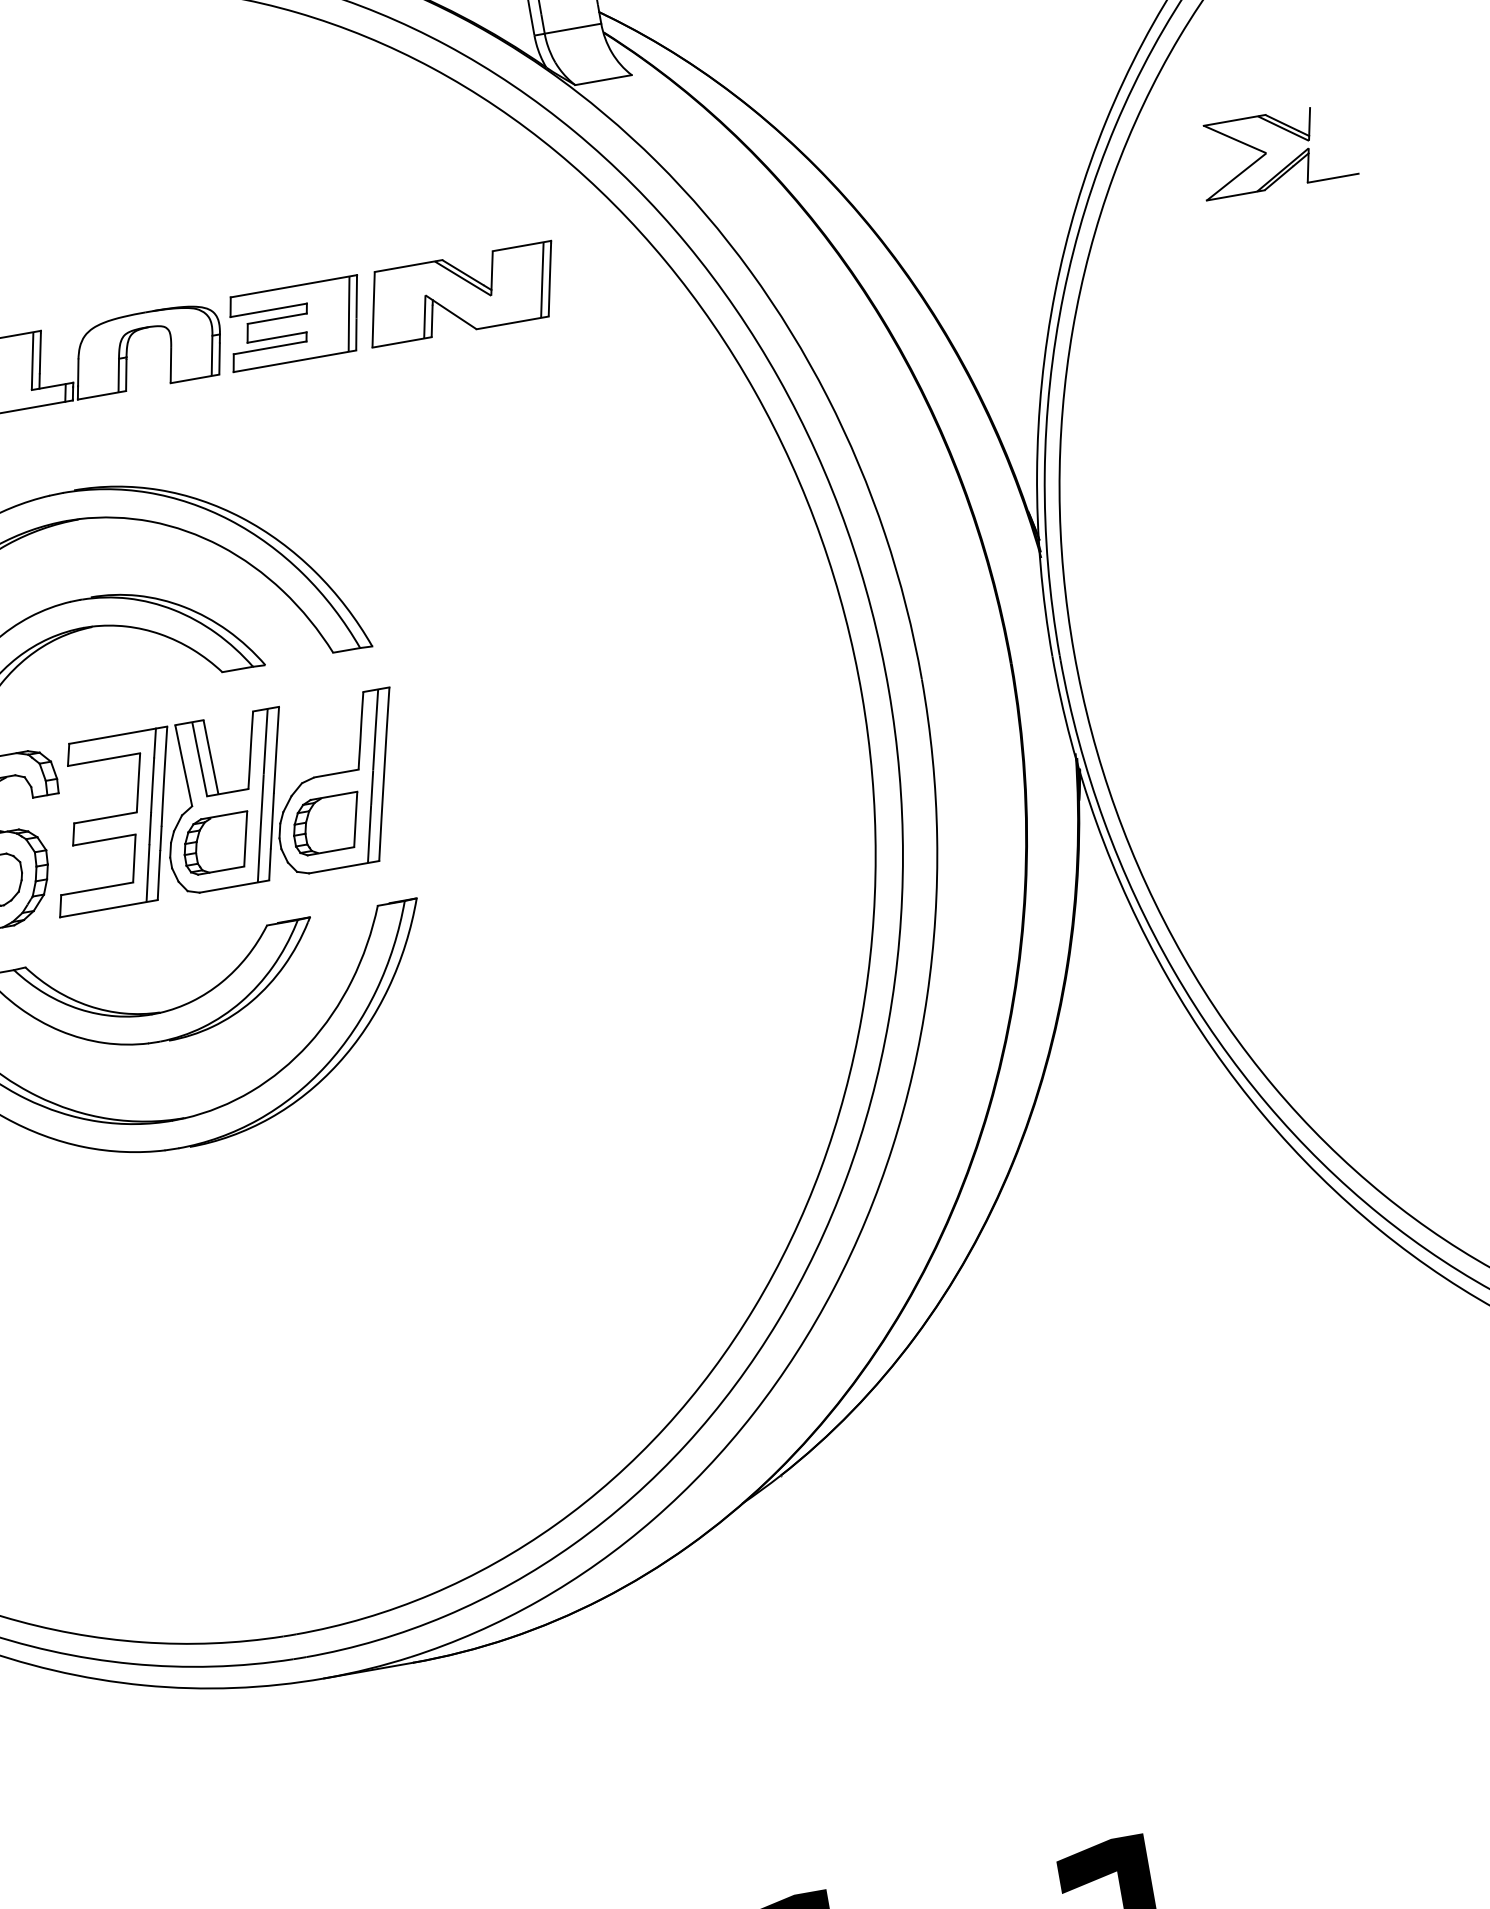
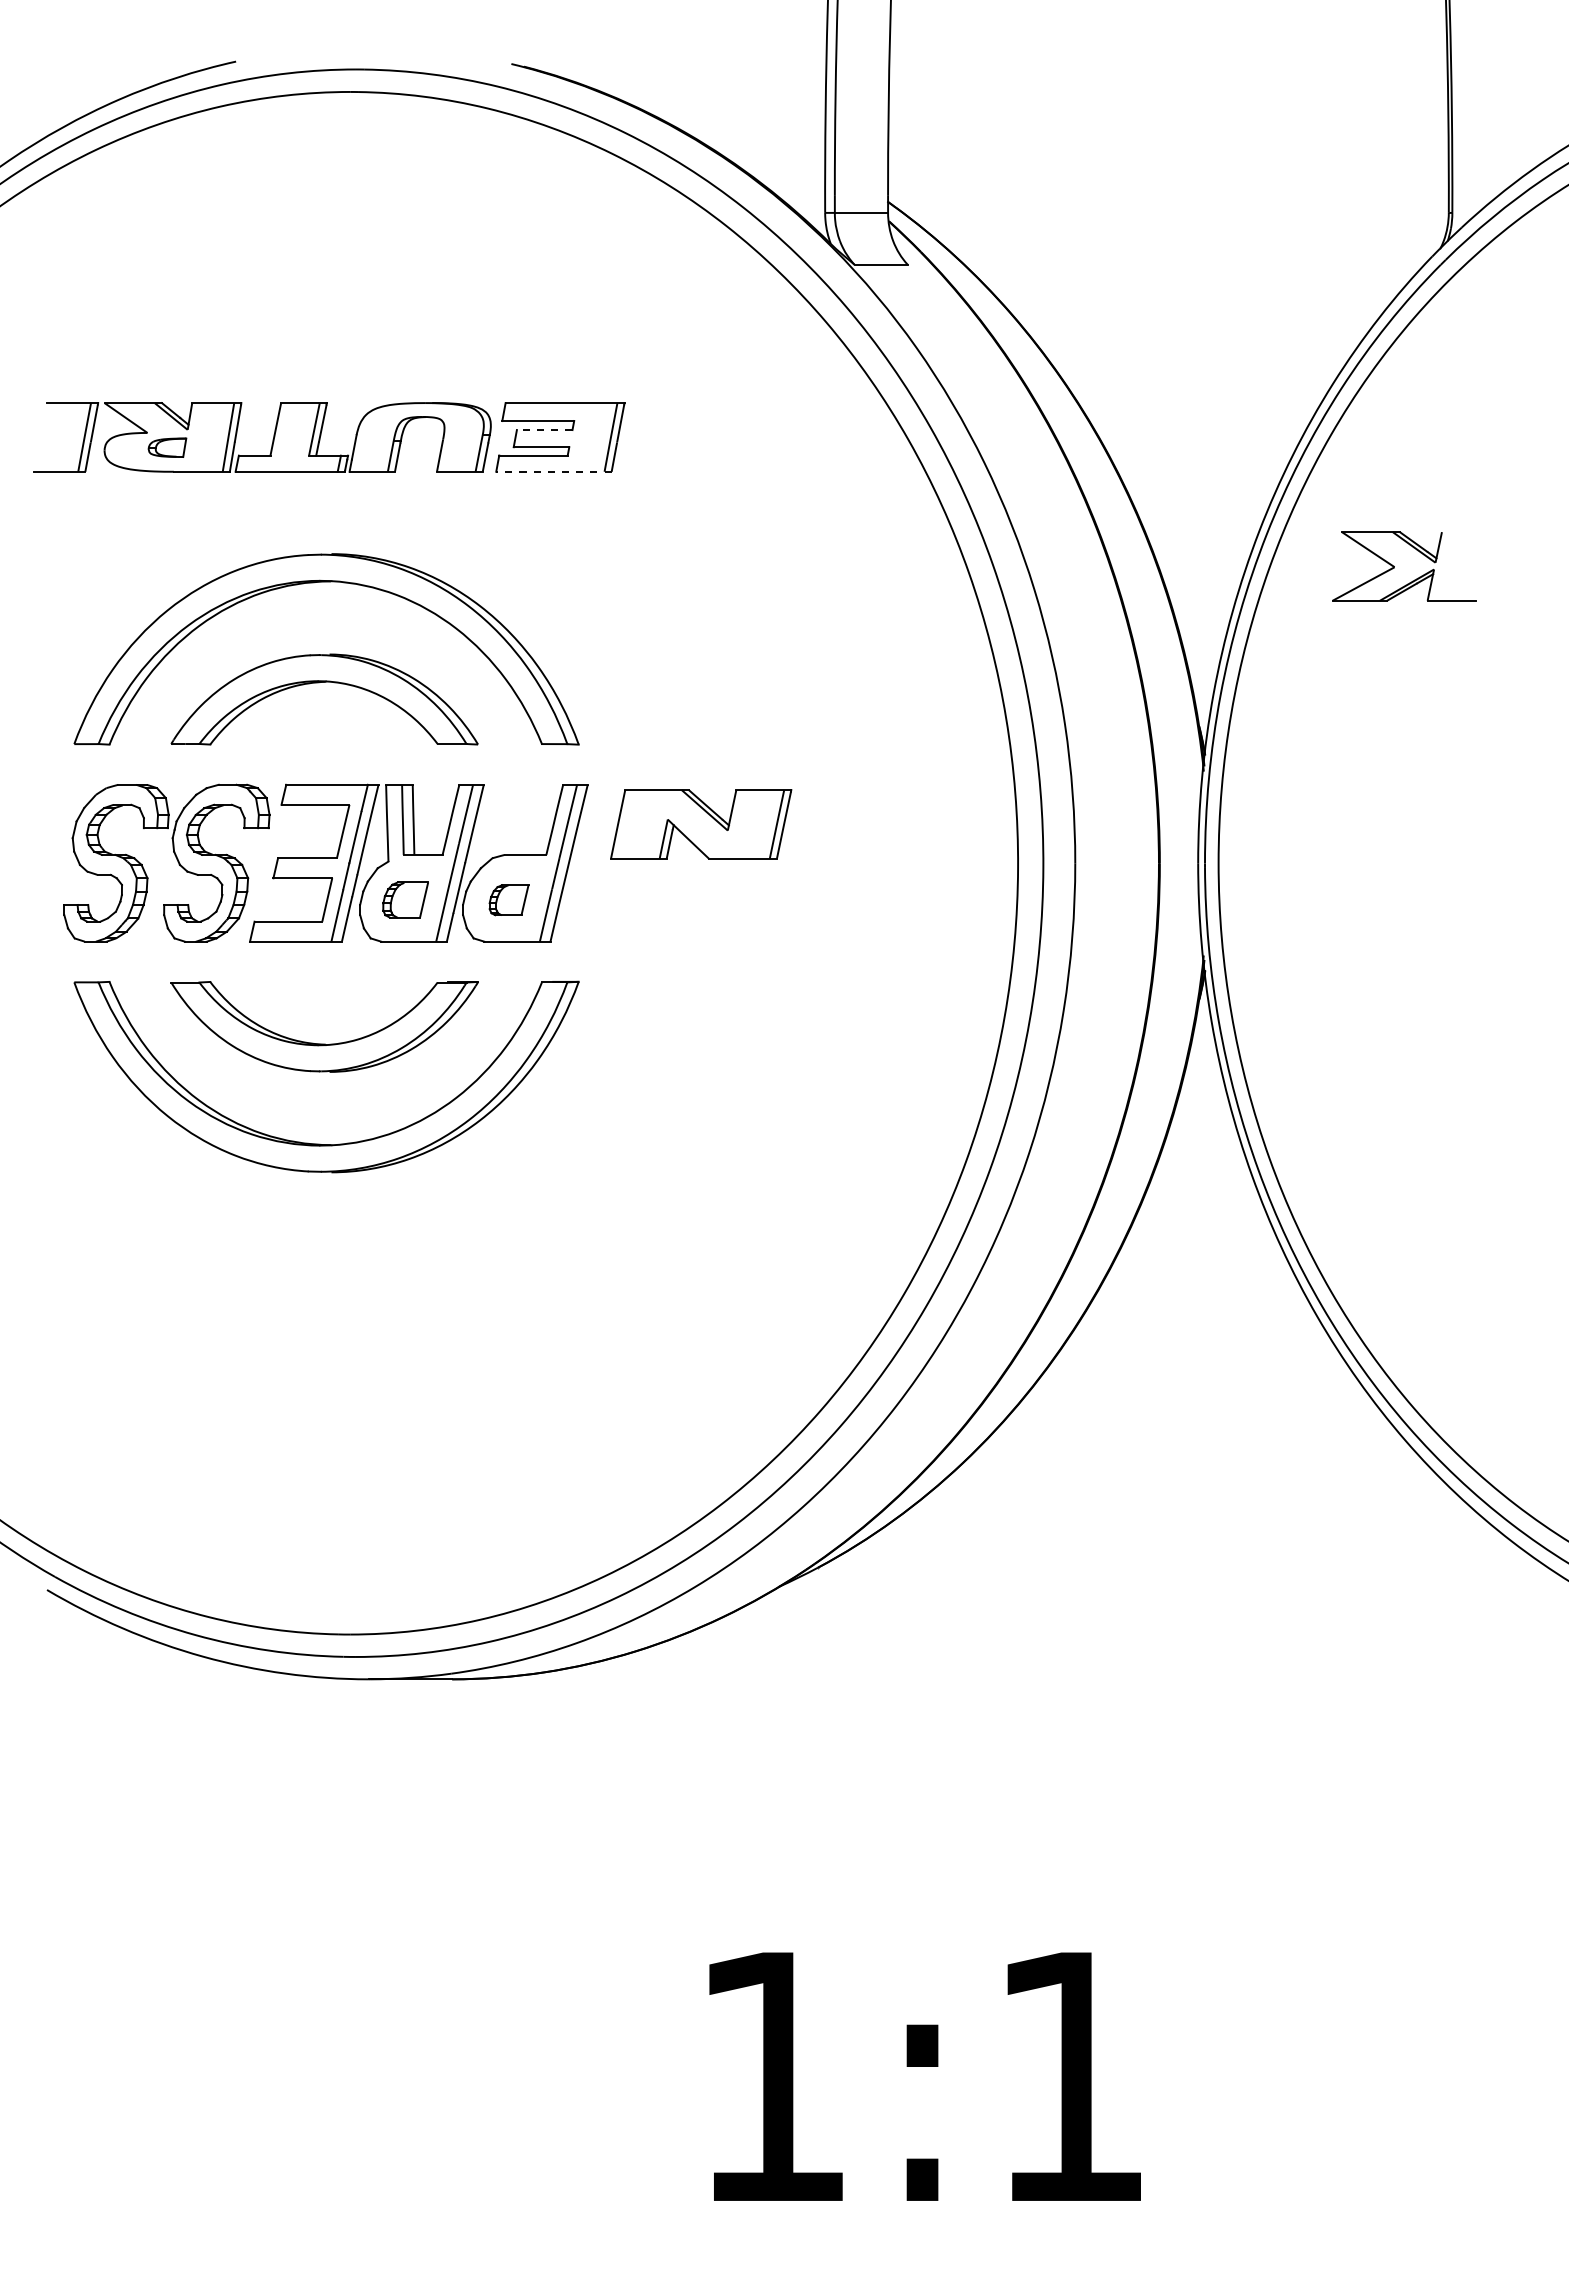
part: (1266, 152) -> (1394, 566), moved
part: (462, 294) -> (701, 824), moved
line: (277, 319) -> (544, 430), solid -> dashed
line: (294, 361) -> (553, 471), solid -> dashed
part: (326, 825) -> (508, 900), size x0.6
part: (217, 843) -> (405, 899), size x0.7

